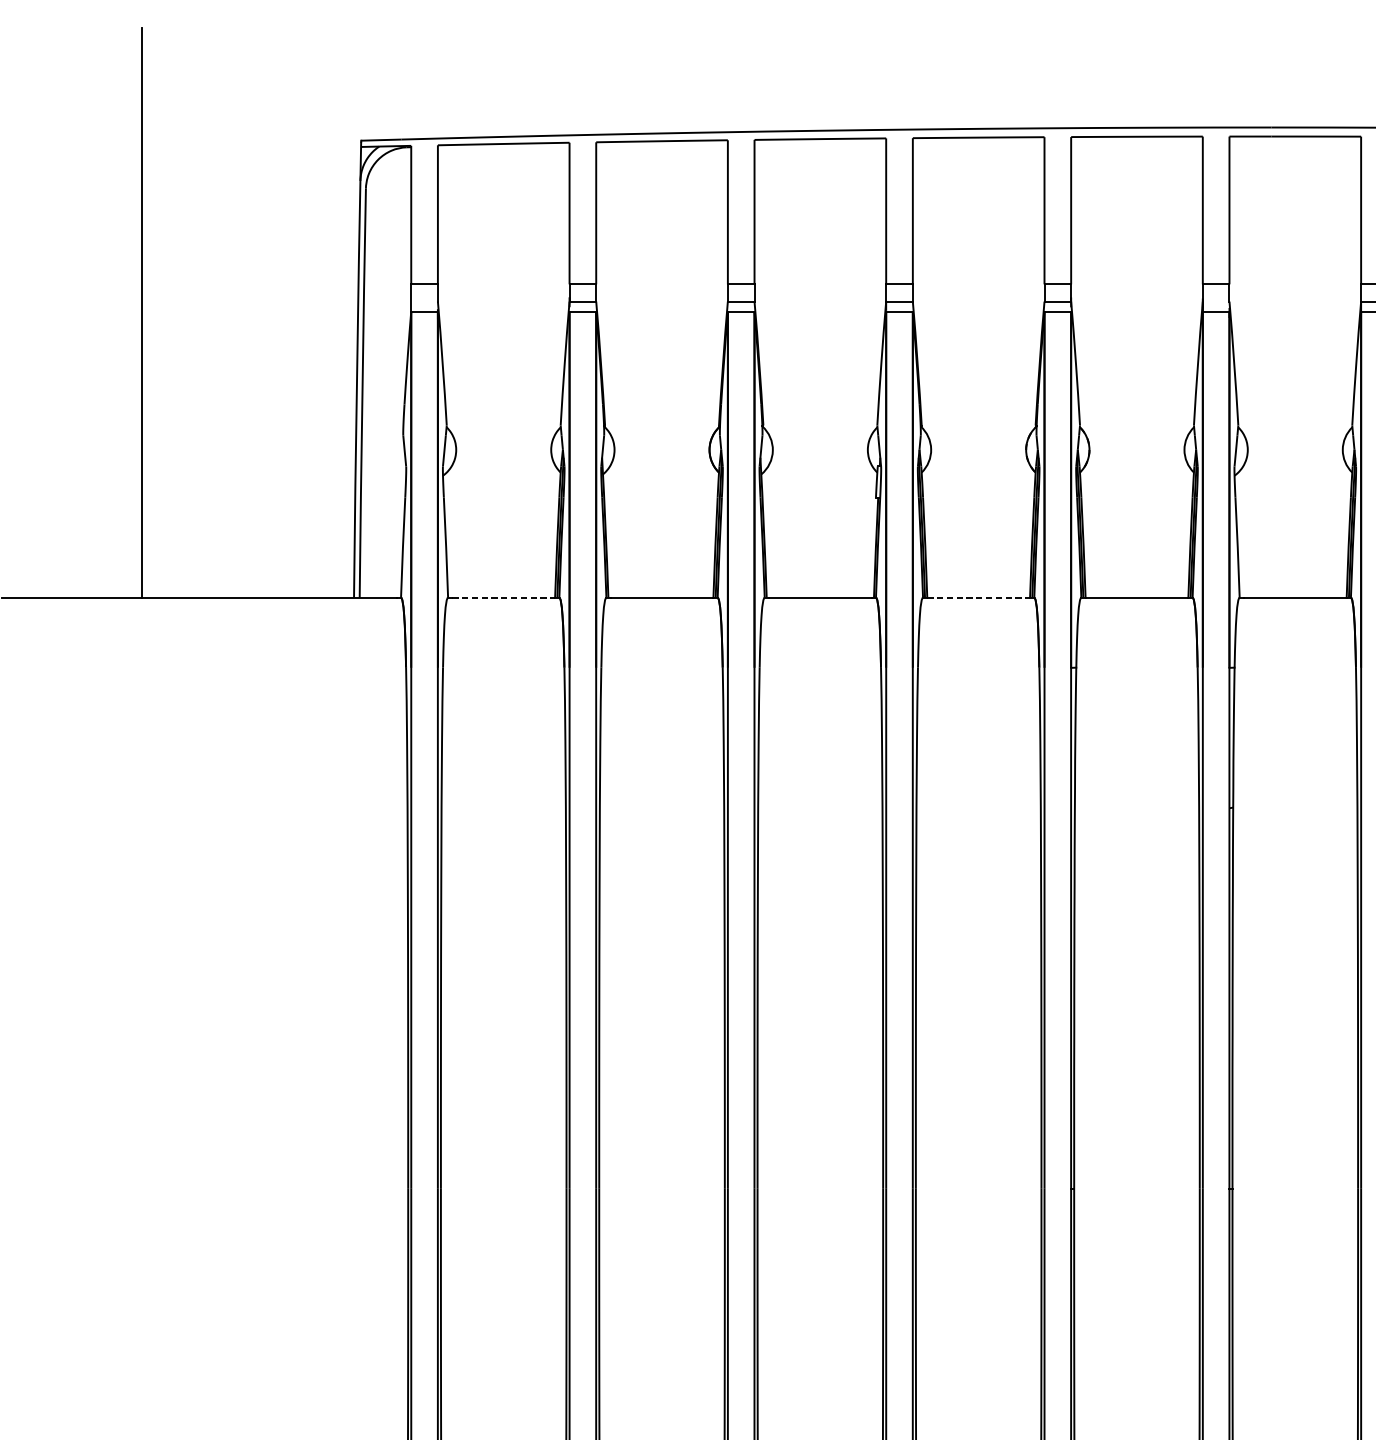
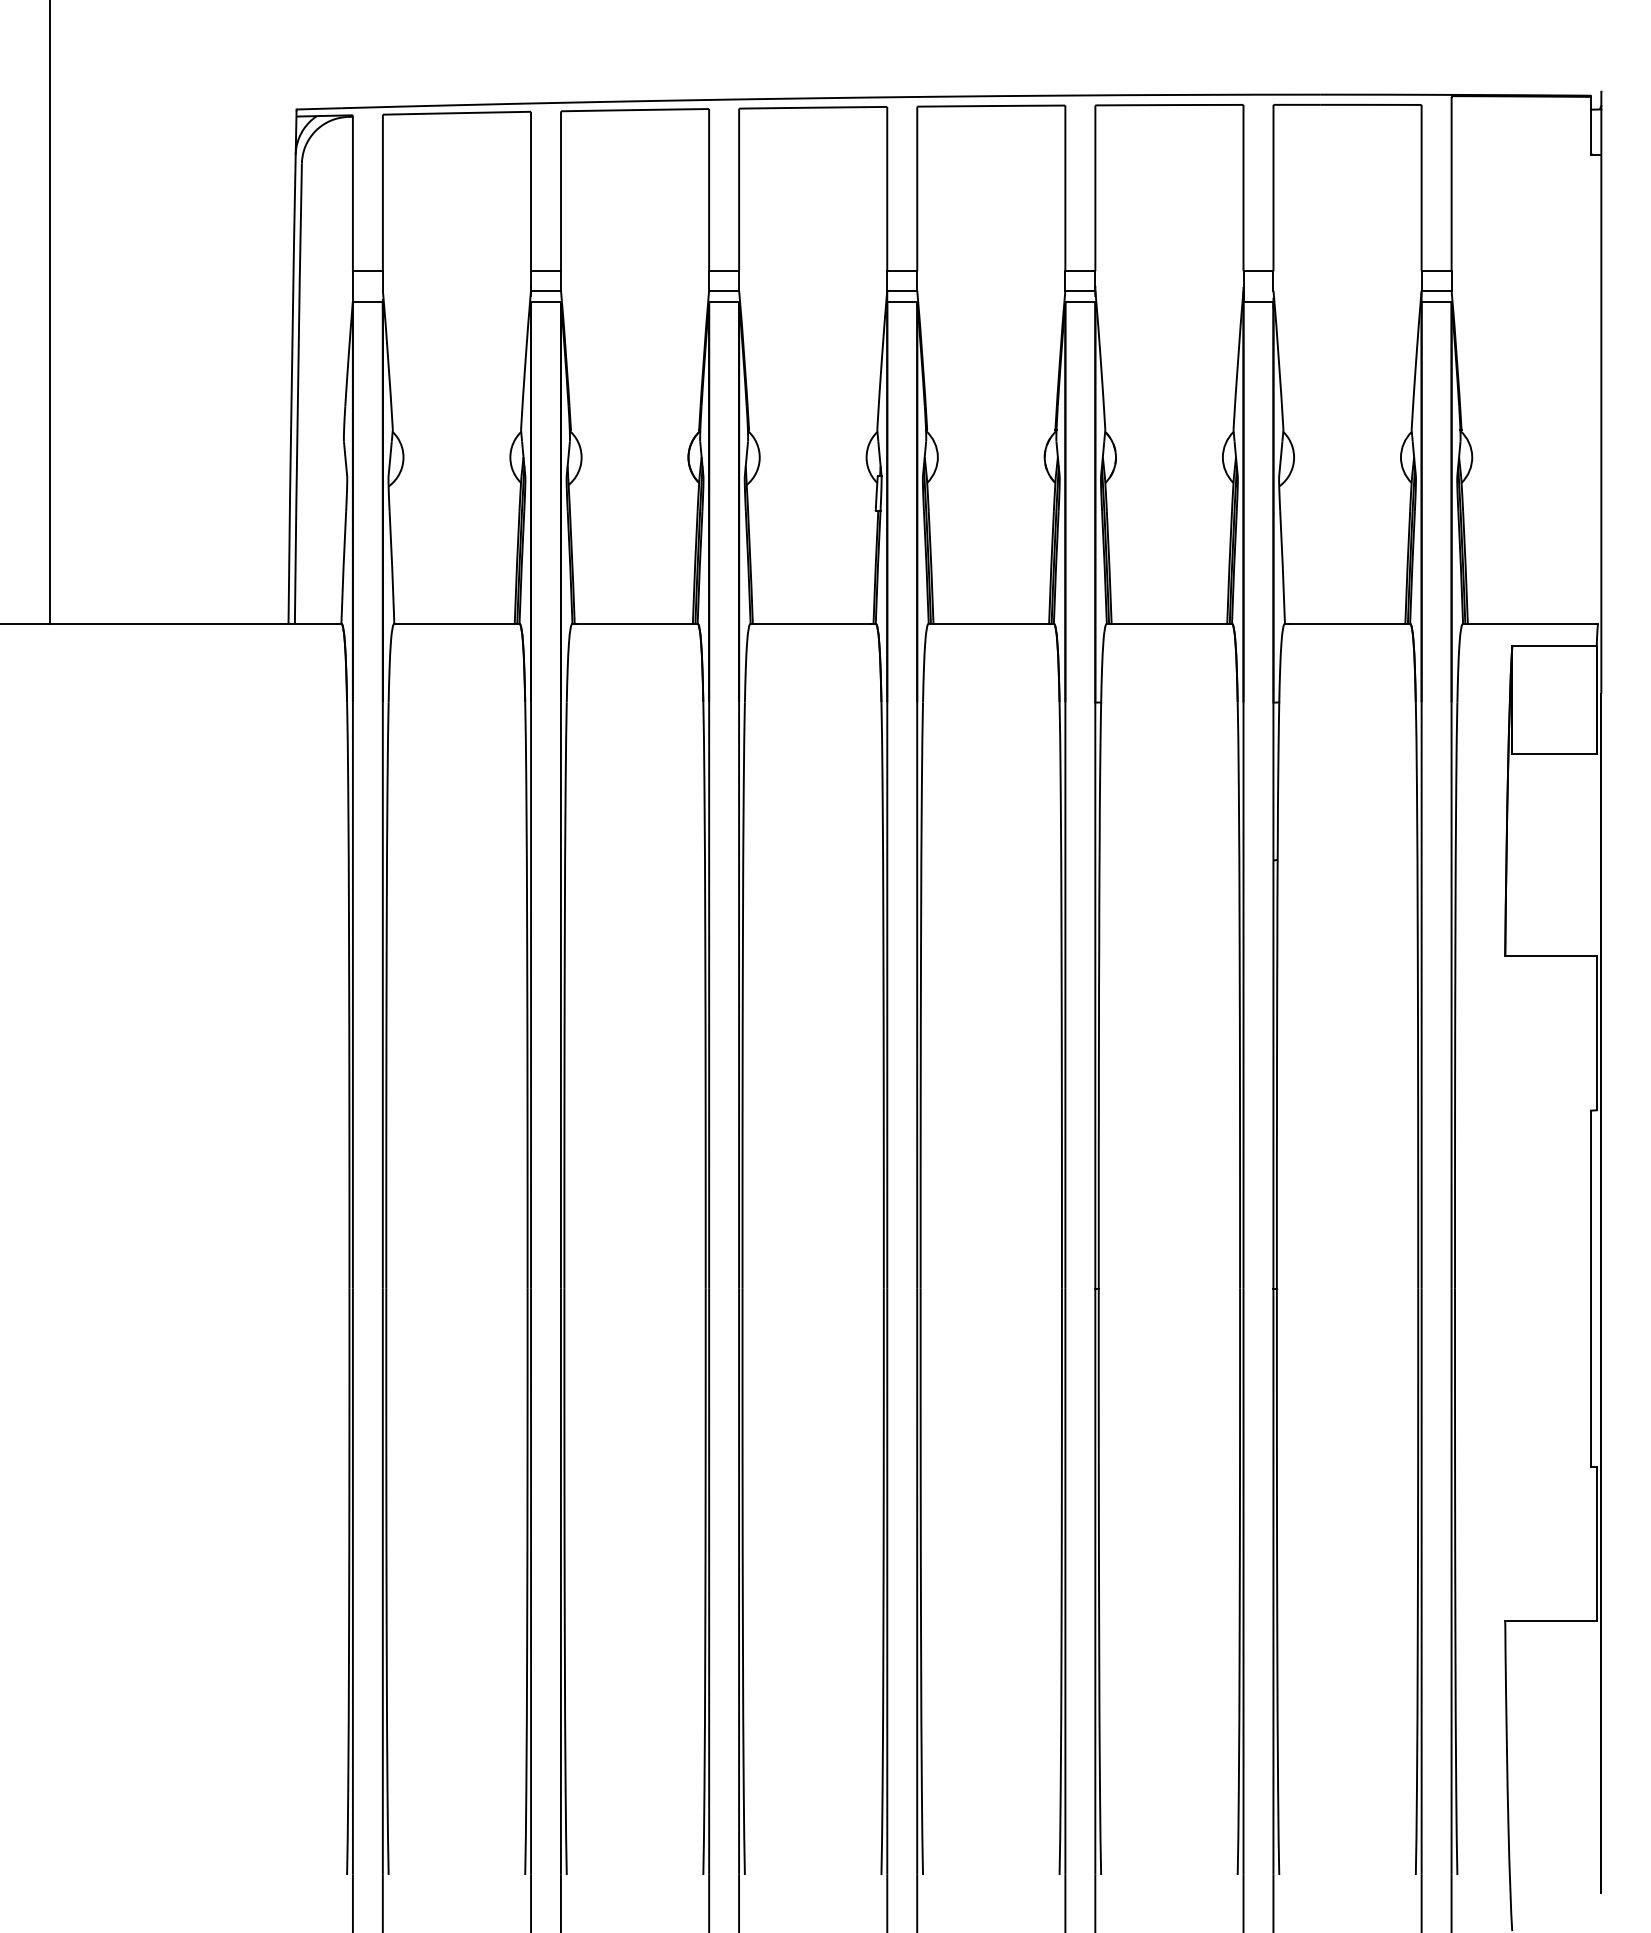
line: (503, 597) -> (456, 623), dashed -> solid
line: (978, 597) -> (991, 623), dashed -> solid

